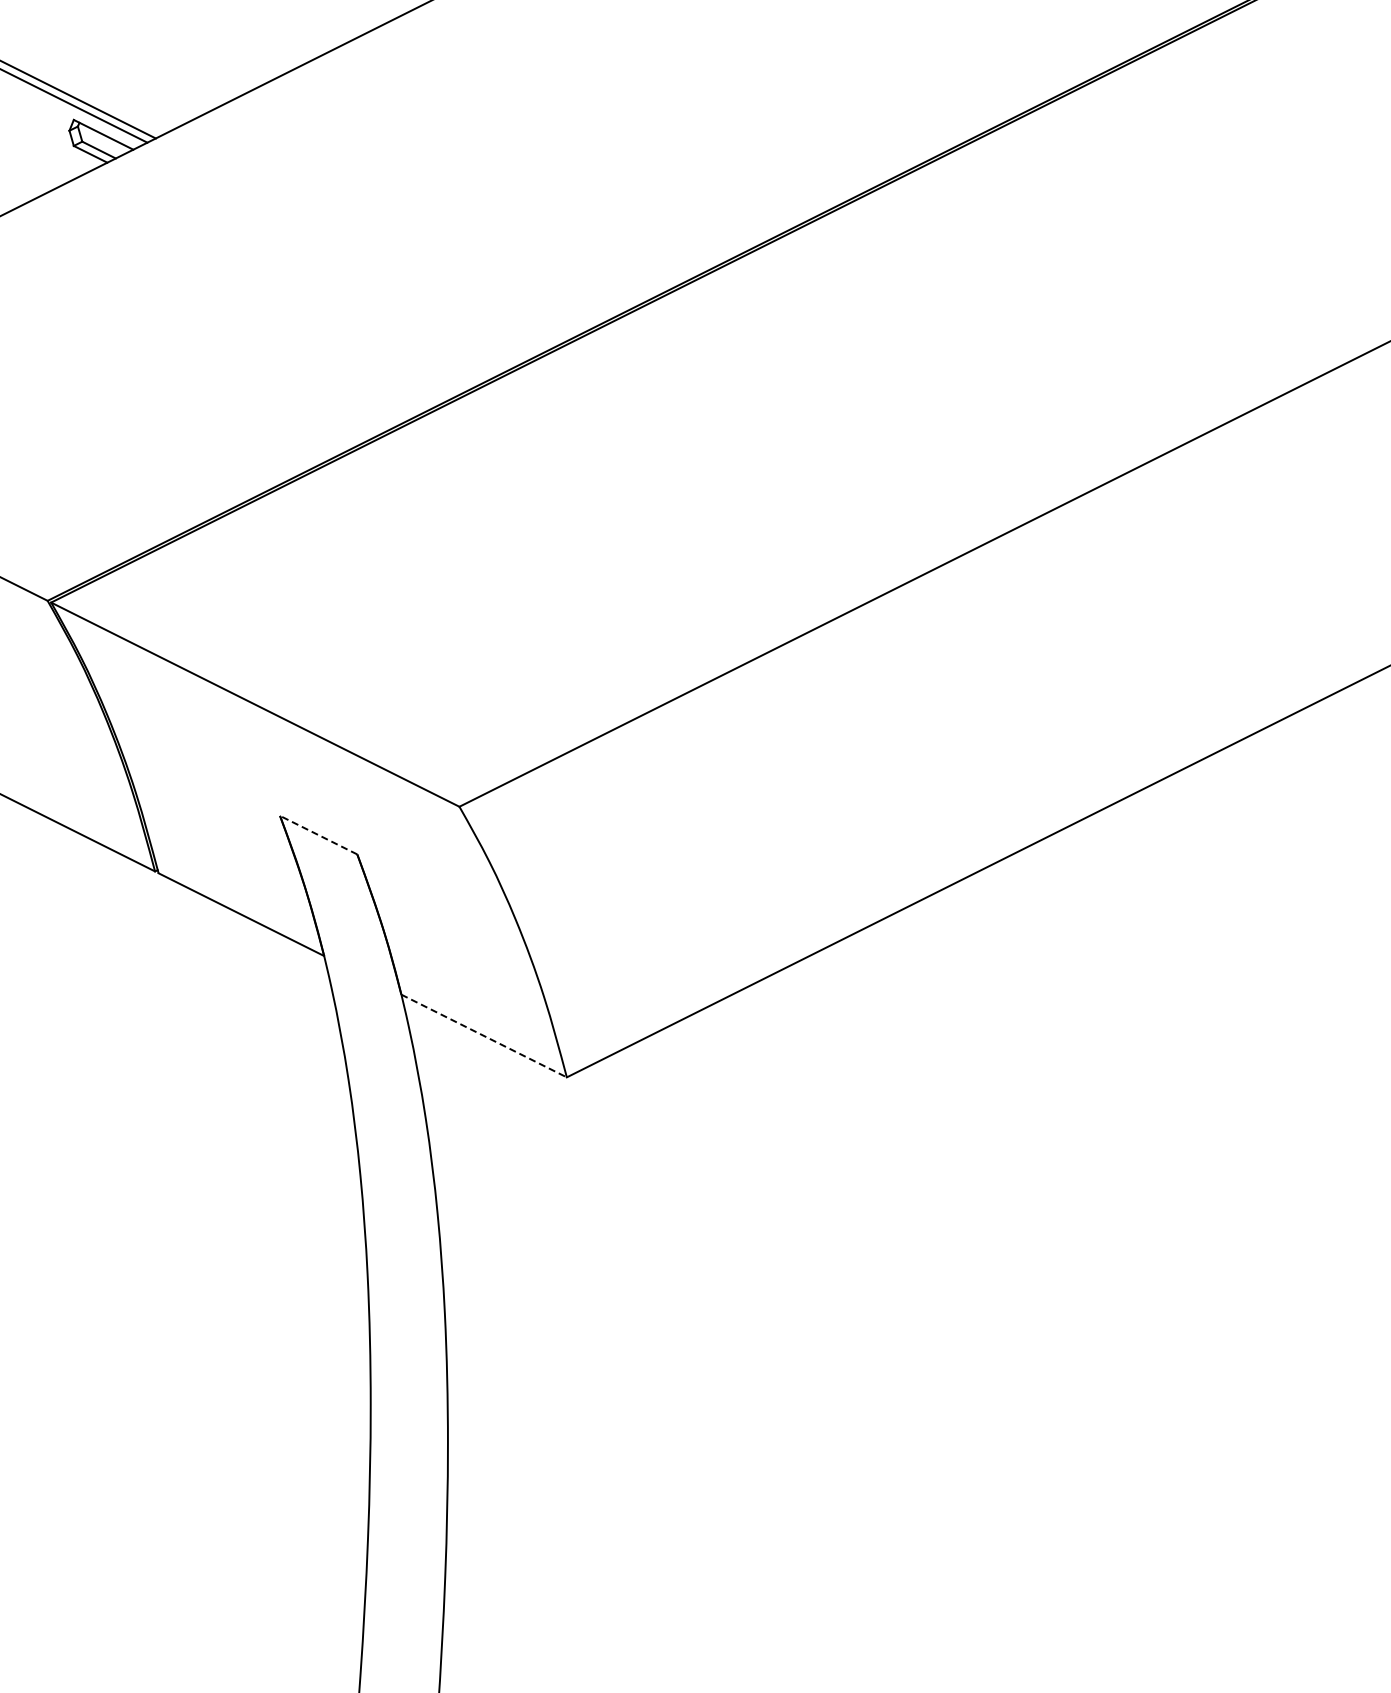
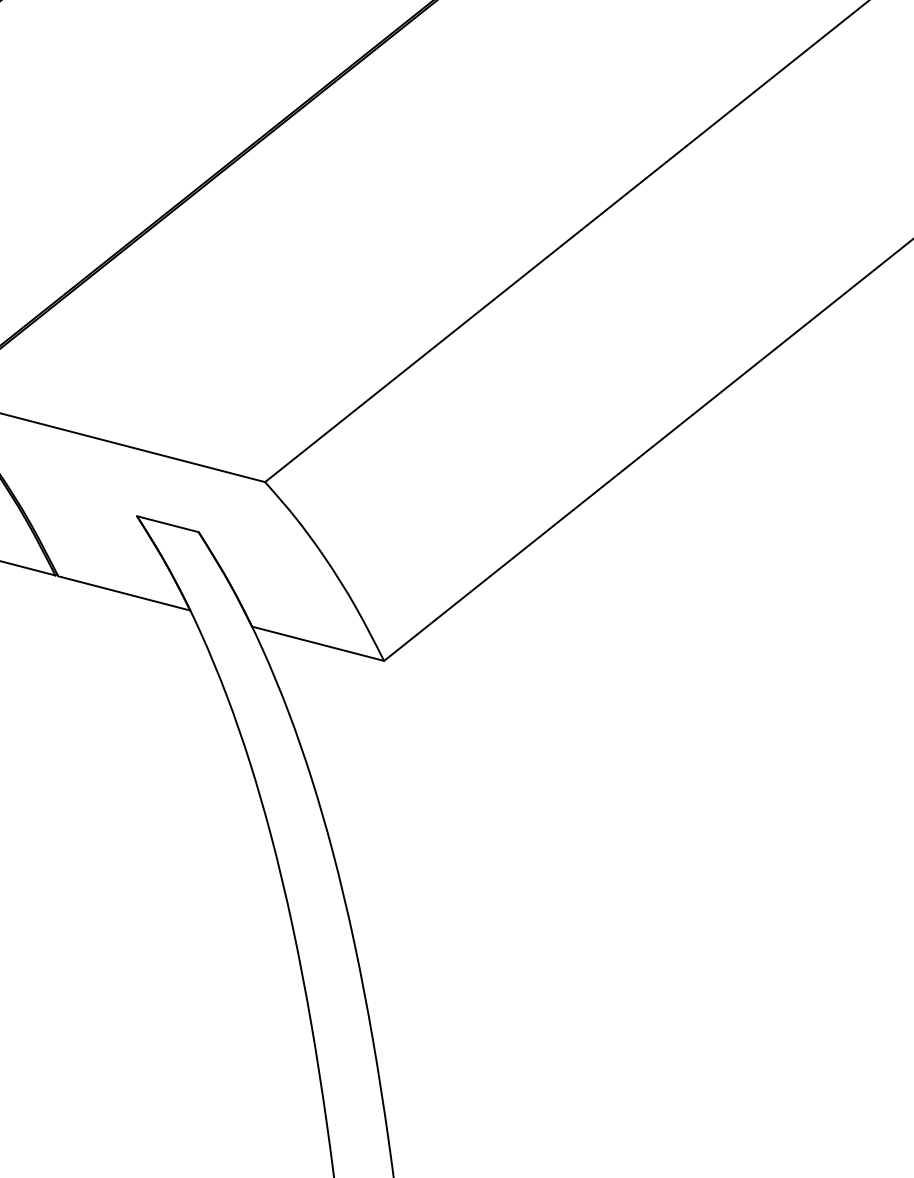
line: (318, 834) -> (167, 523), dashed -> solid
line: (484, 1036) -> (318, 644), dashed -> solid

